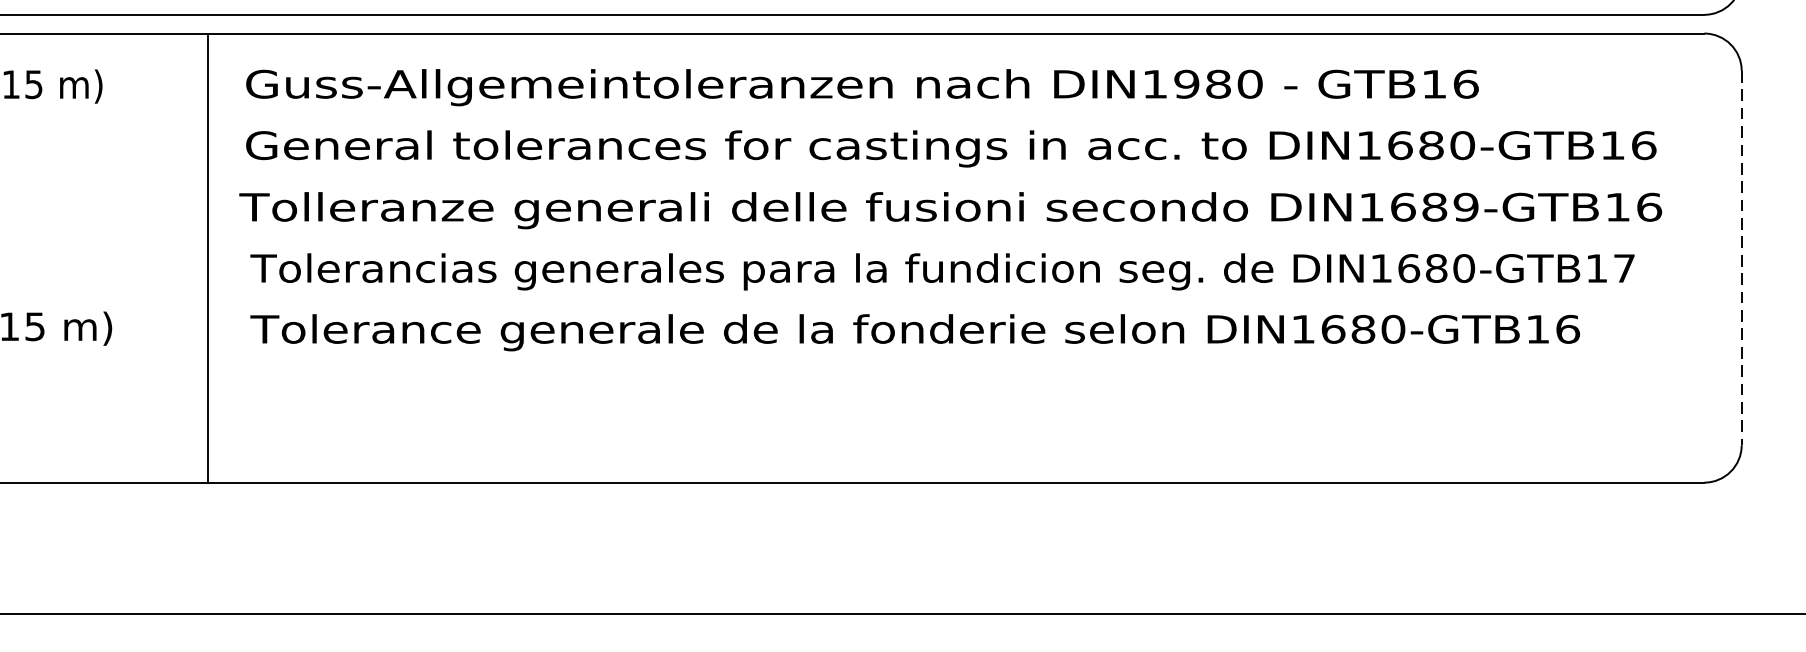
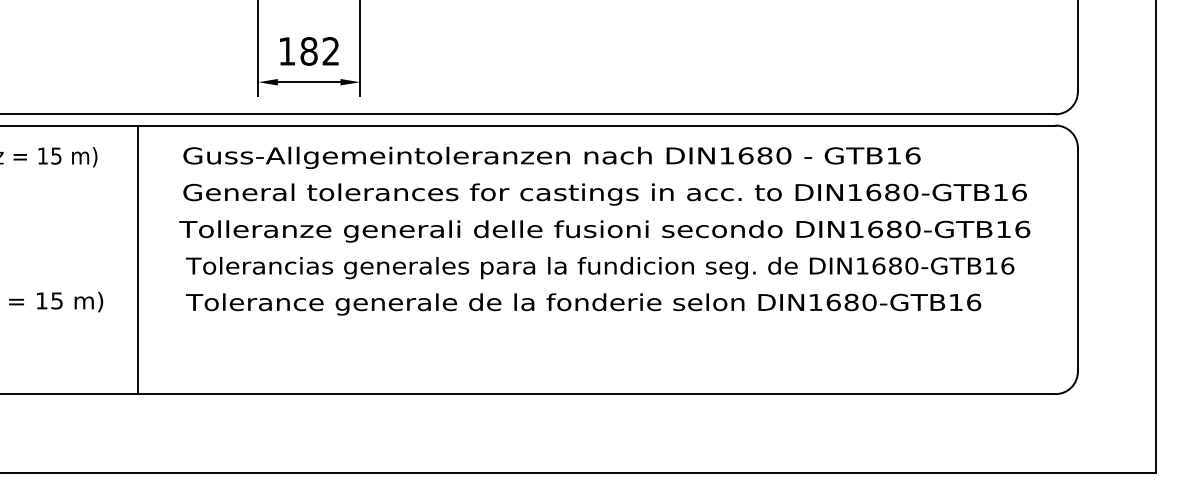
text: (1185, 83) -> (745, 155), DIN1980 -> DIN1680
text: (1465, 207) -> (912, 229), DIN1689-GTB16 -> DIN1680-GTB16
line: (207, 257) -> (137, 259), moved
line: (1741, 257) -> (1077, 259), dashed -> solid
text: (1624, 267) -> (1007, 265), DIN1680-GTB17 -> DIN1680-GTB16

